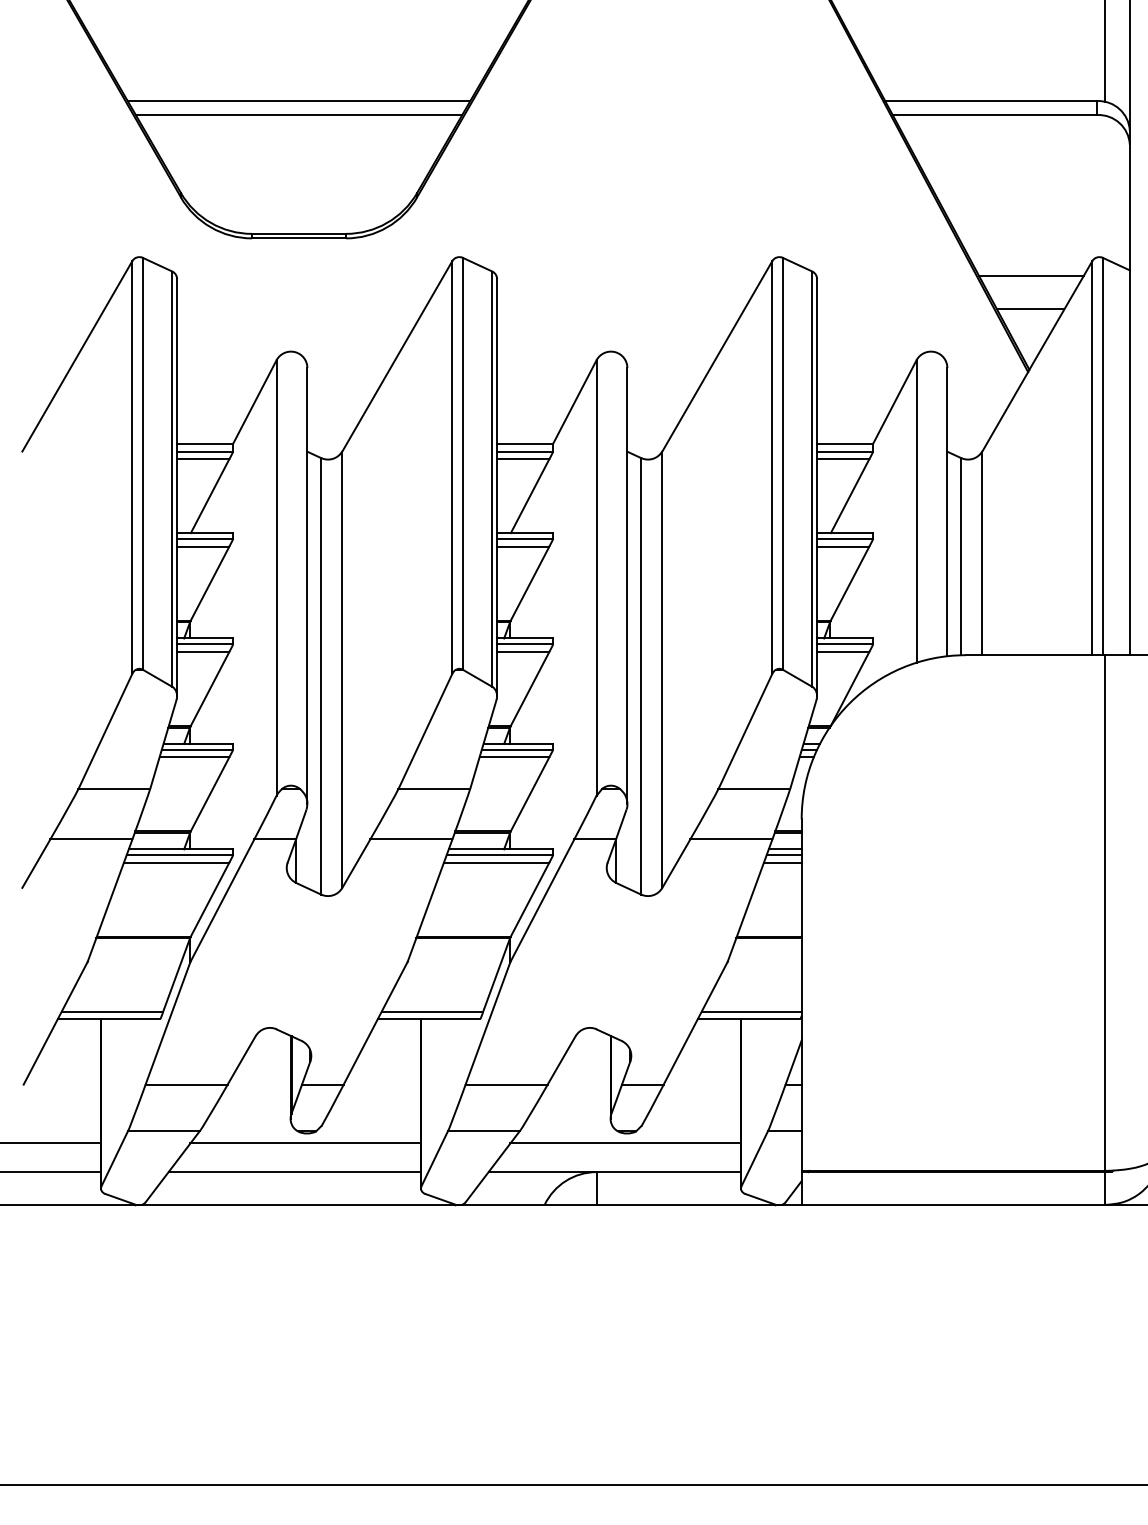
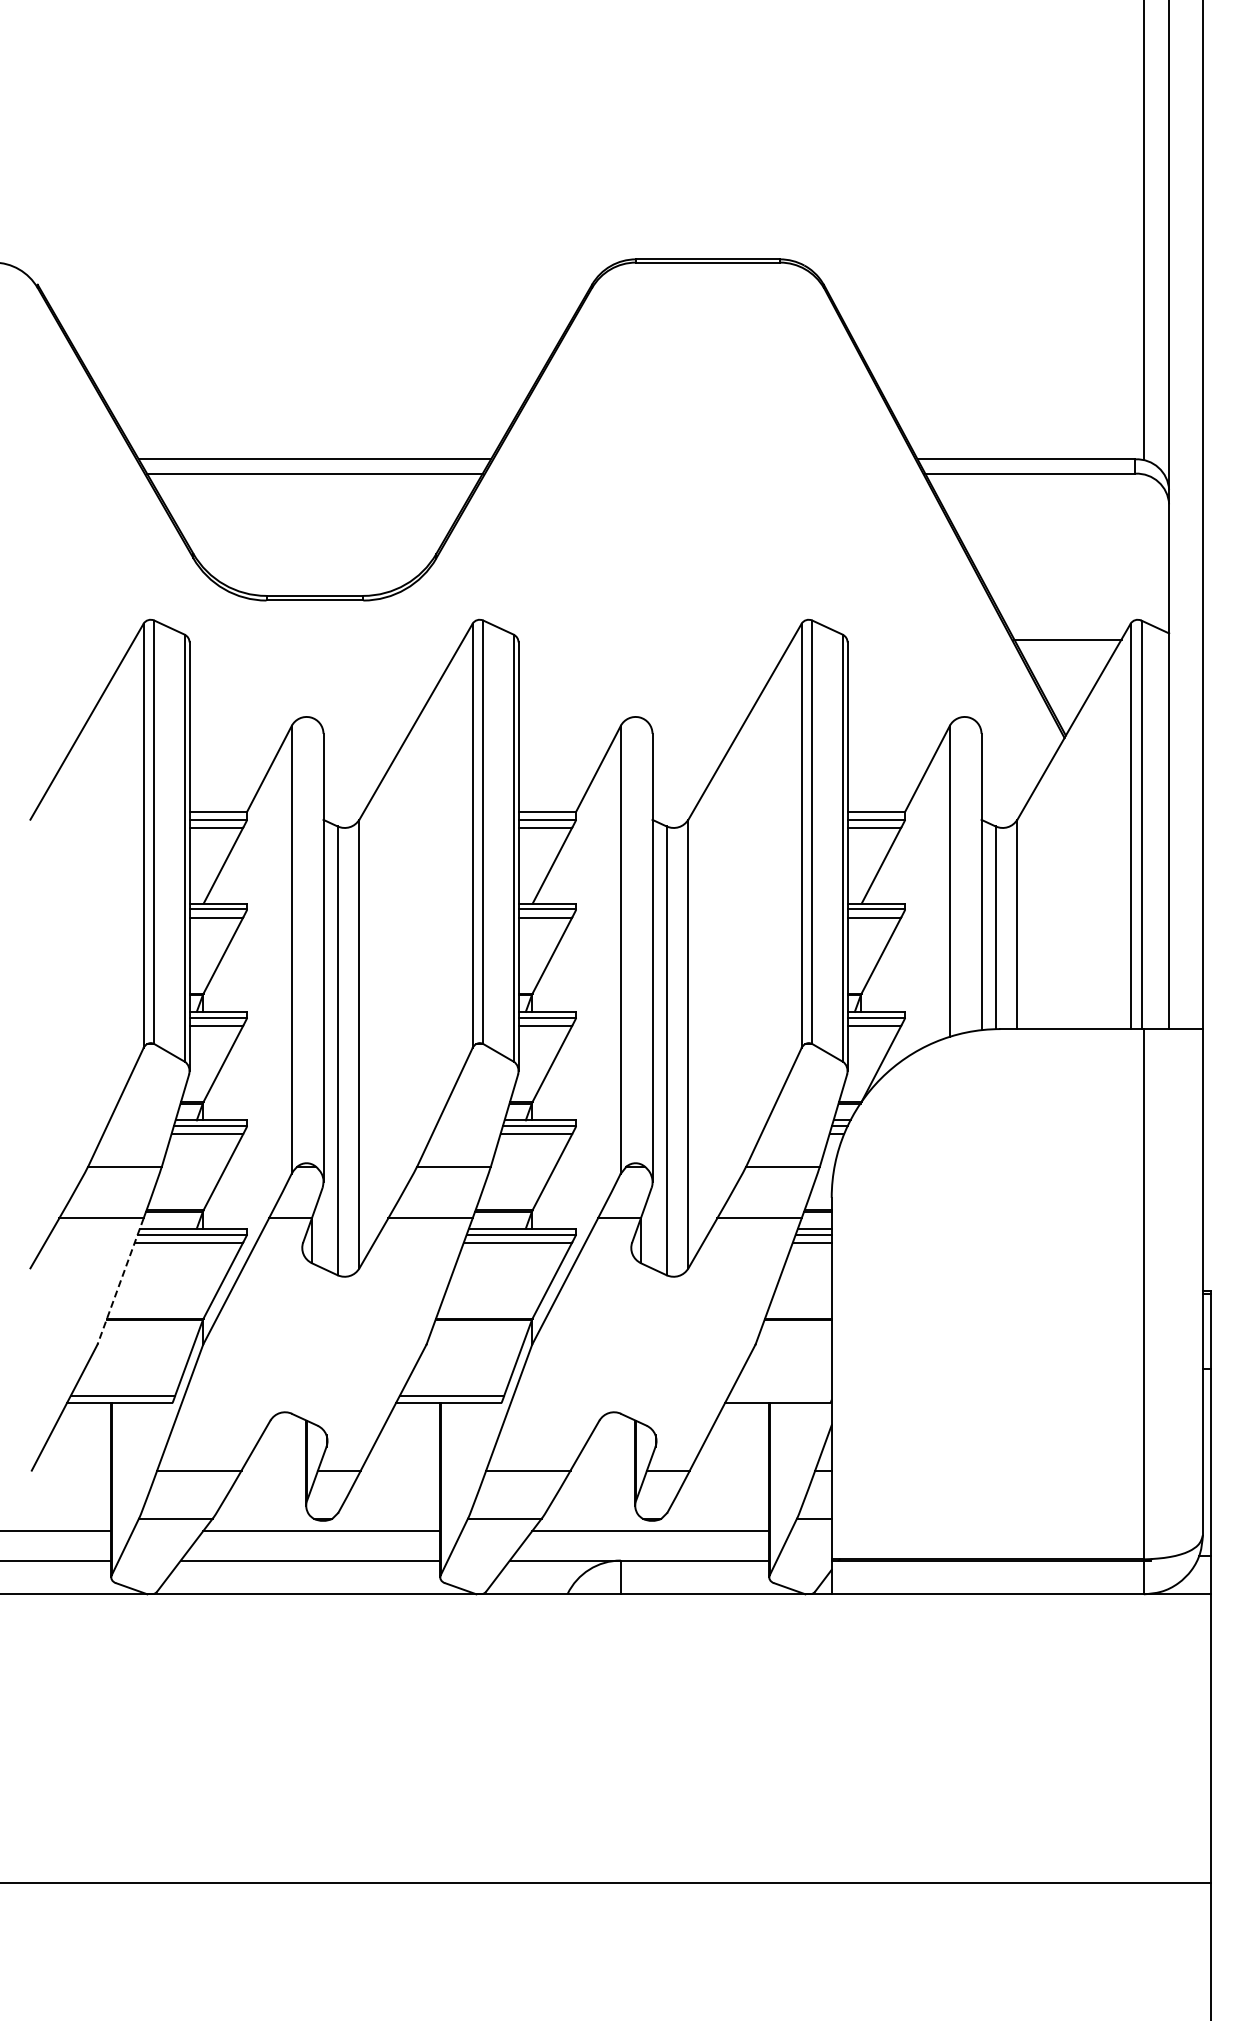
line: (1030, 309) -> (1066, 673), removed
line: (109, 900) -> (120, 1281), solid -> dashed
line: (750, 1011) -> (779, 1395), removed

